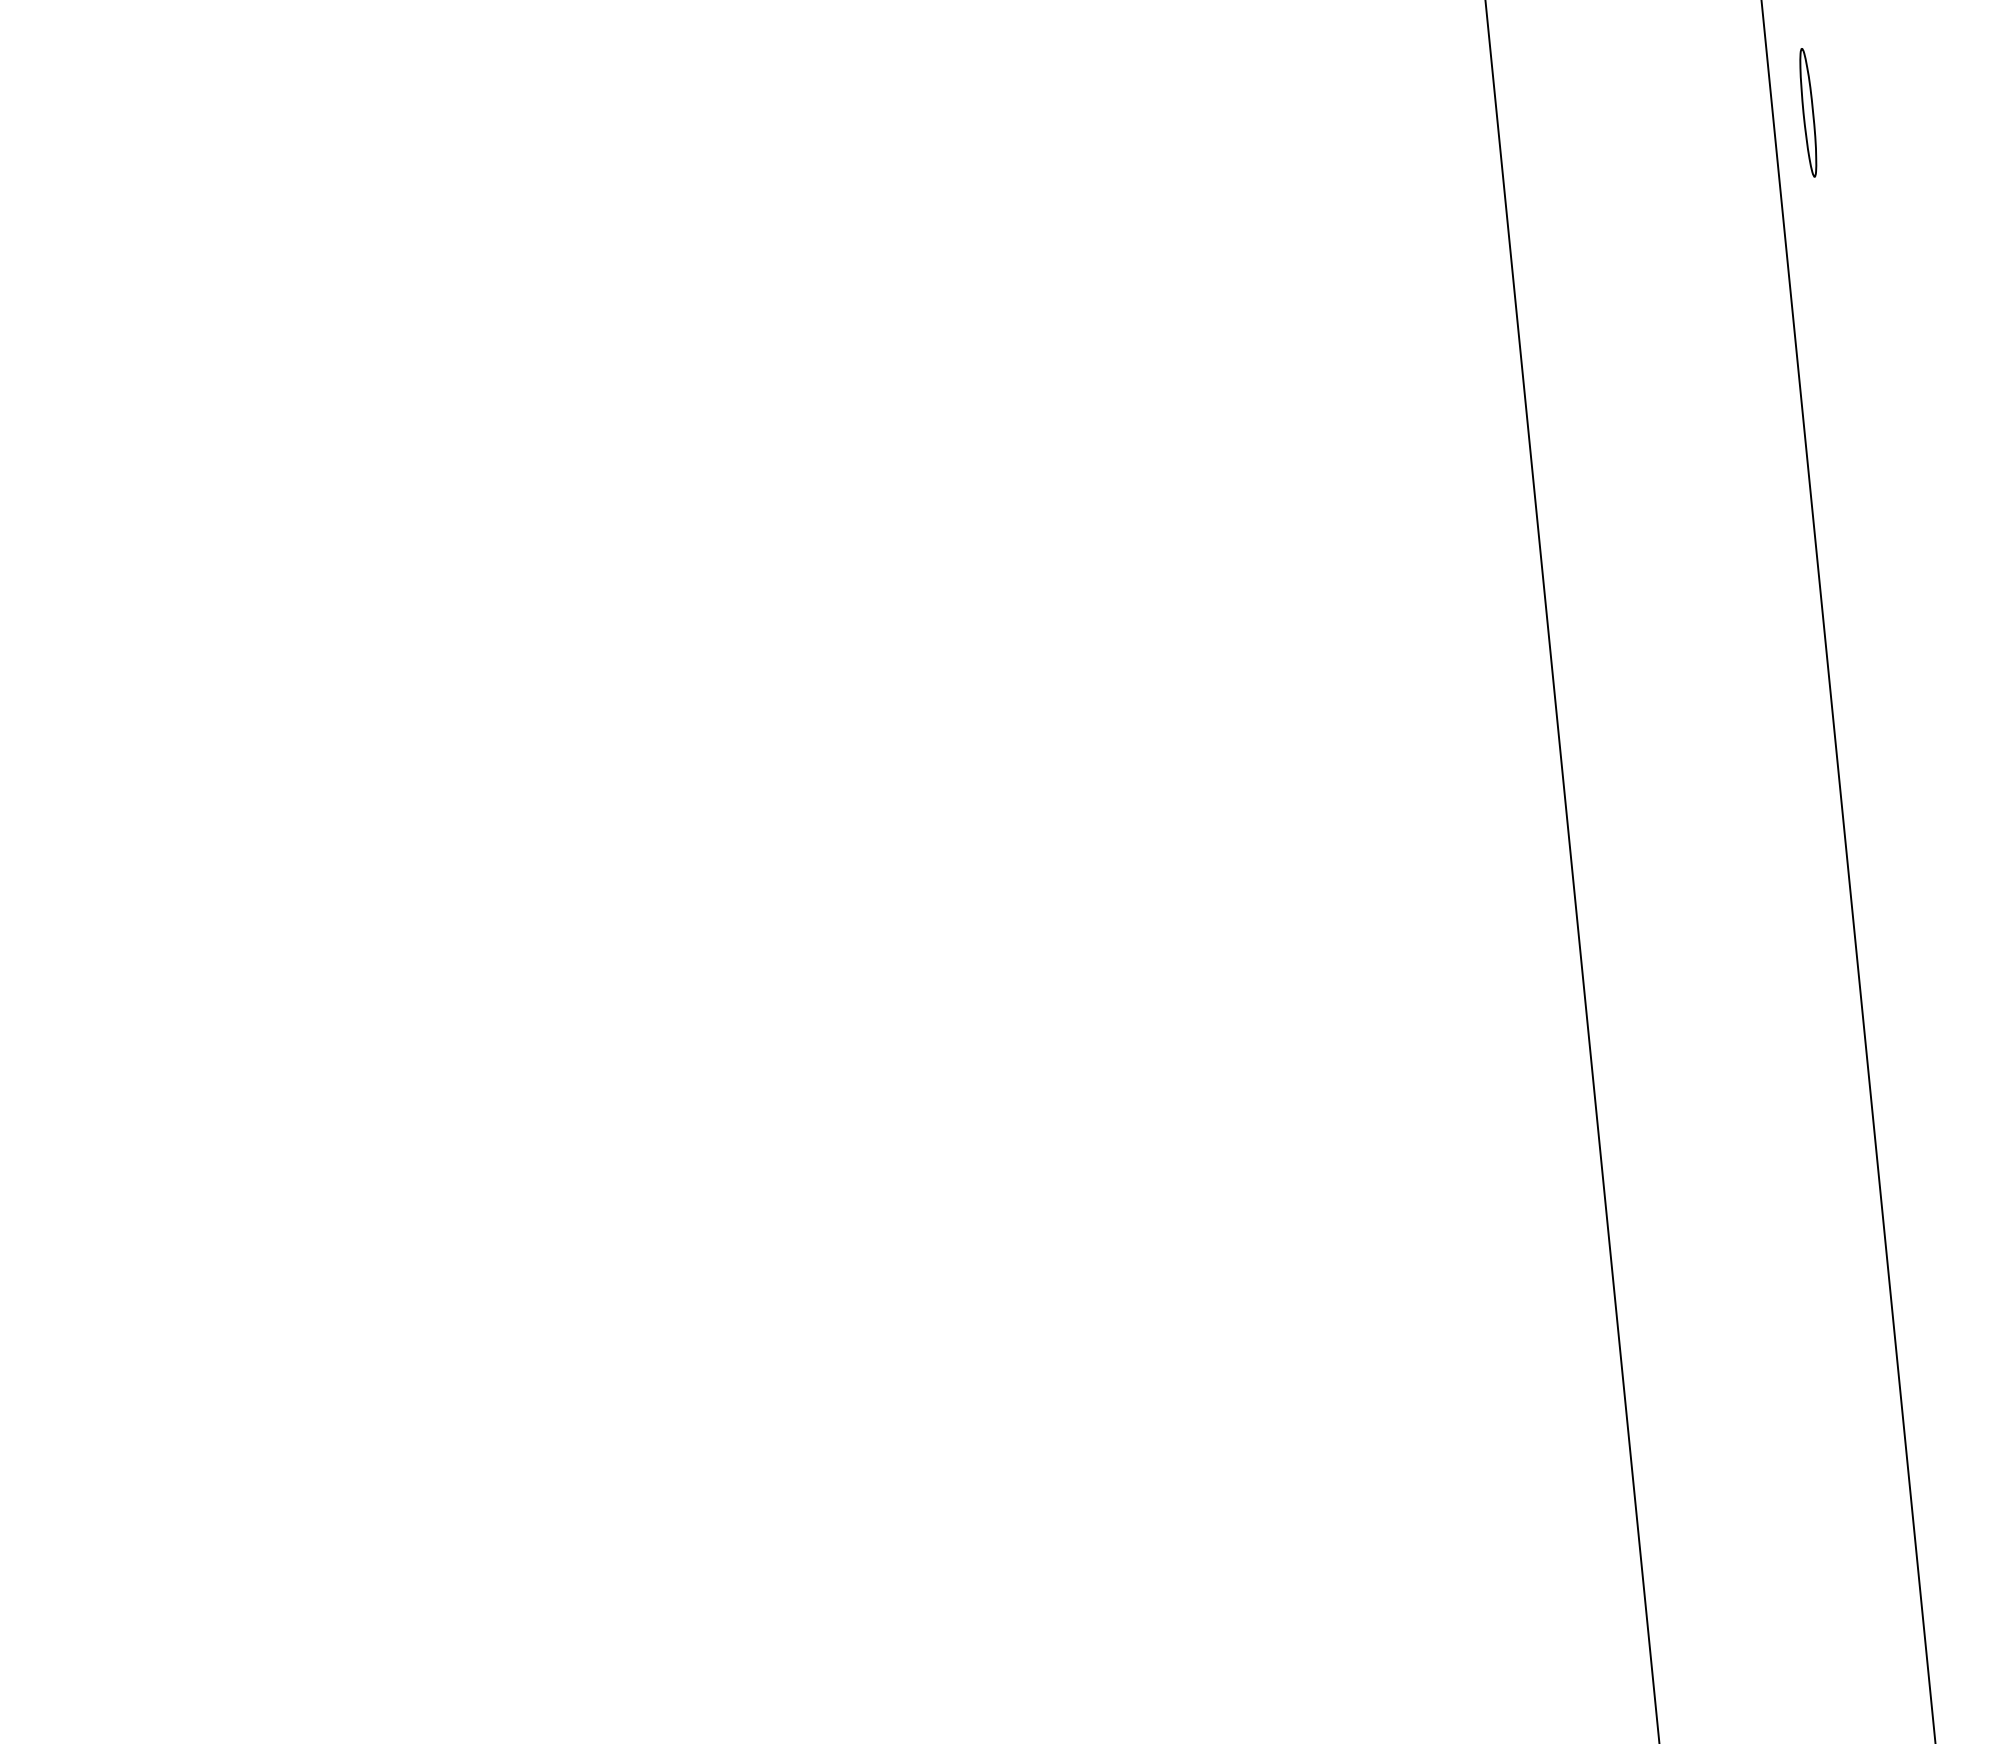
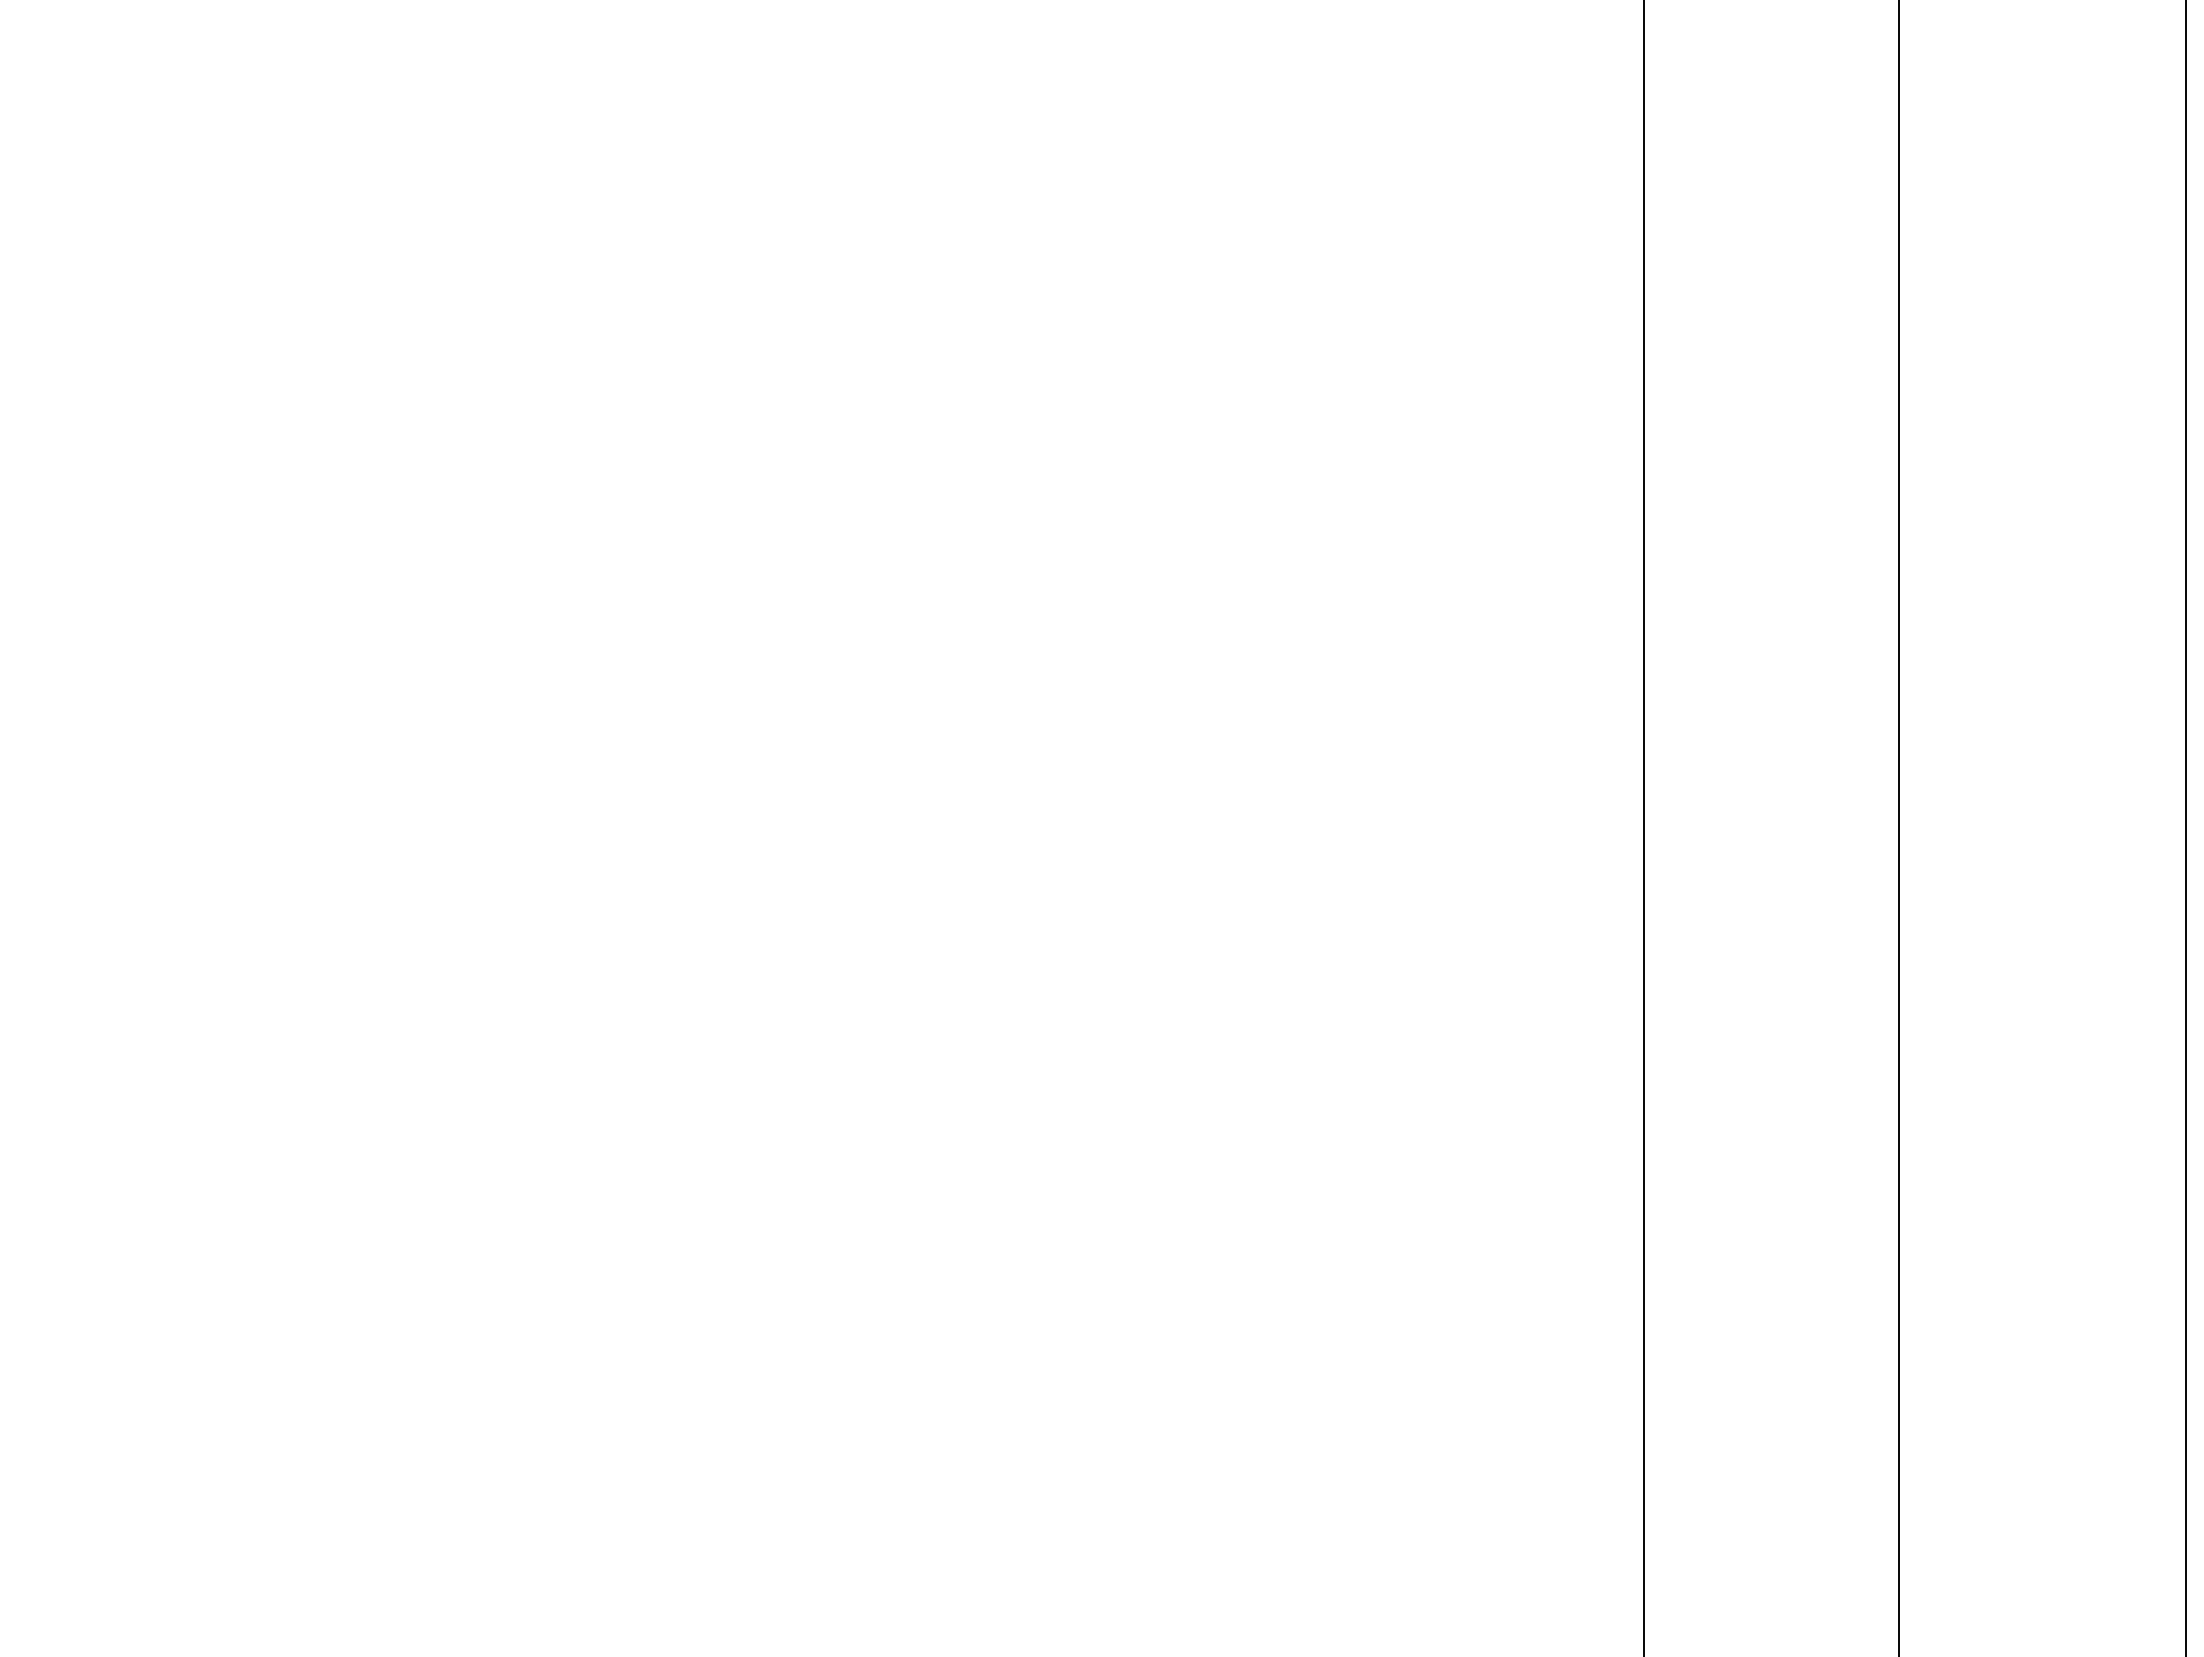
part: (1807, 112) -> (1931, 300), removed

